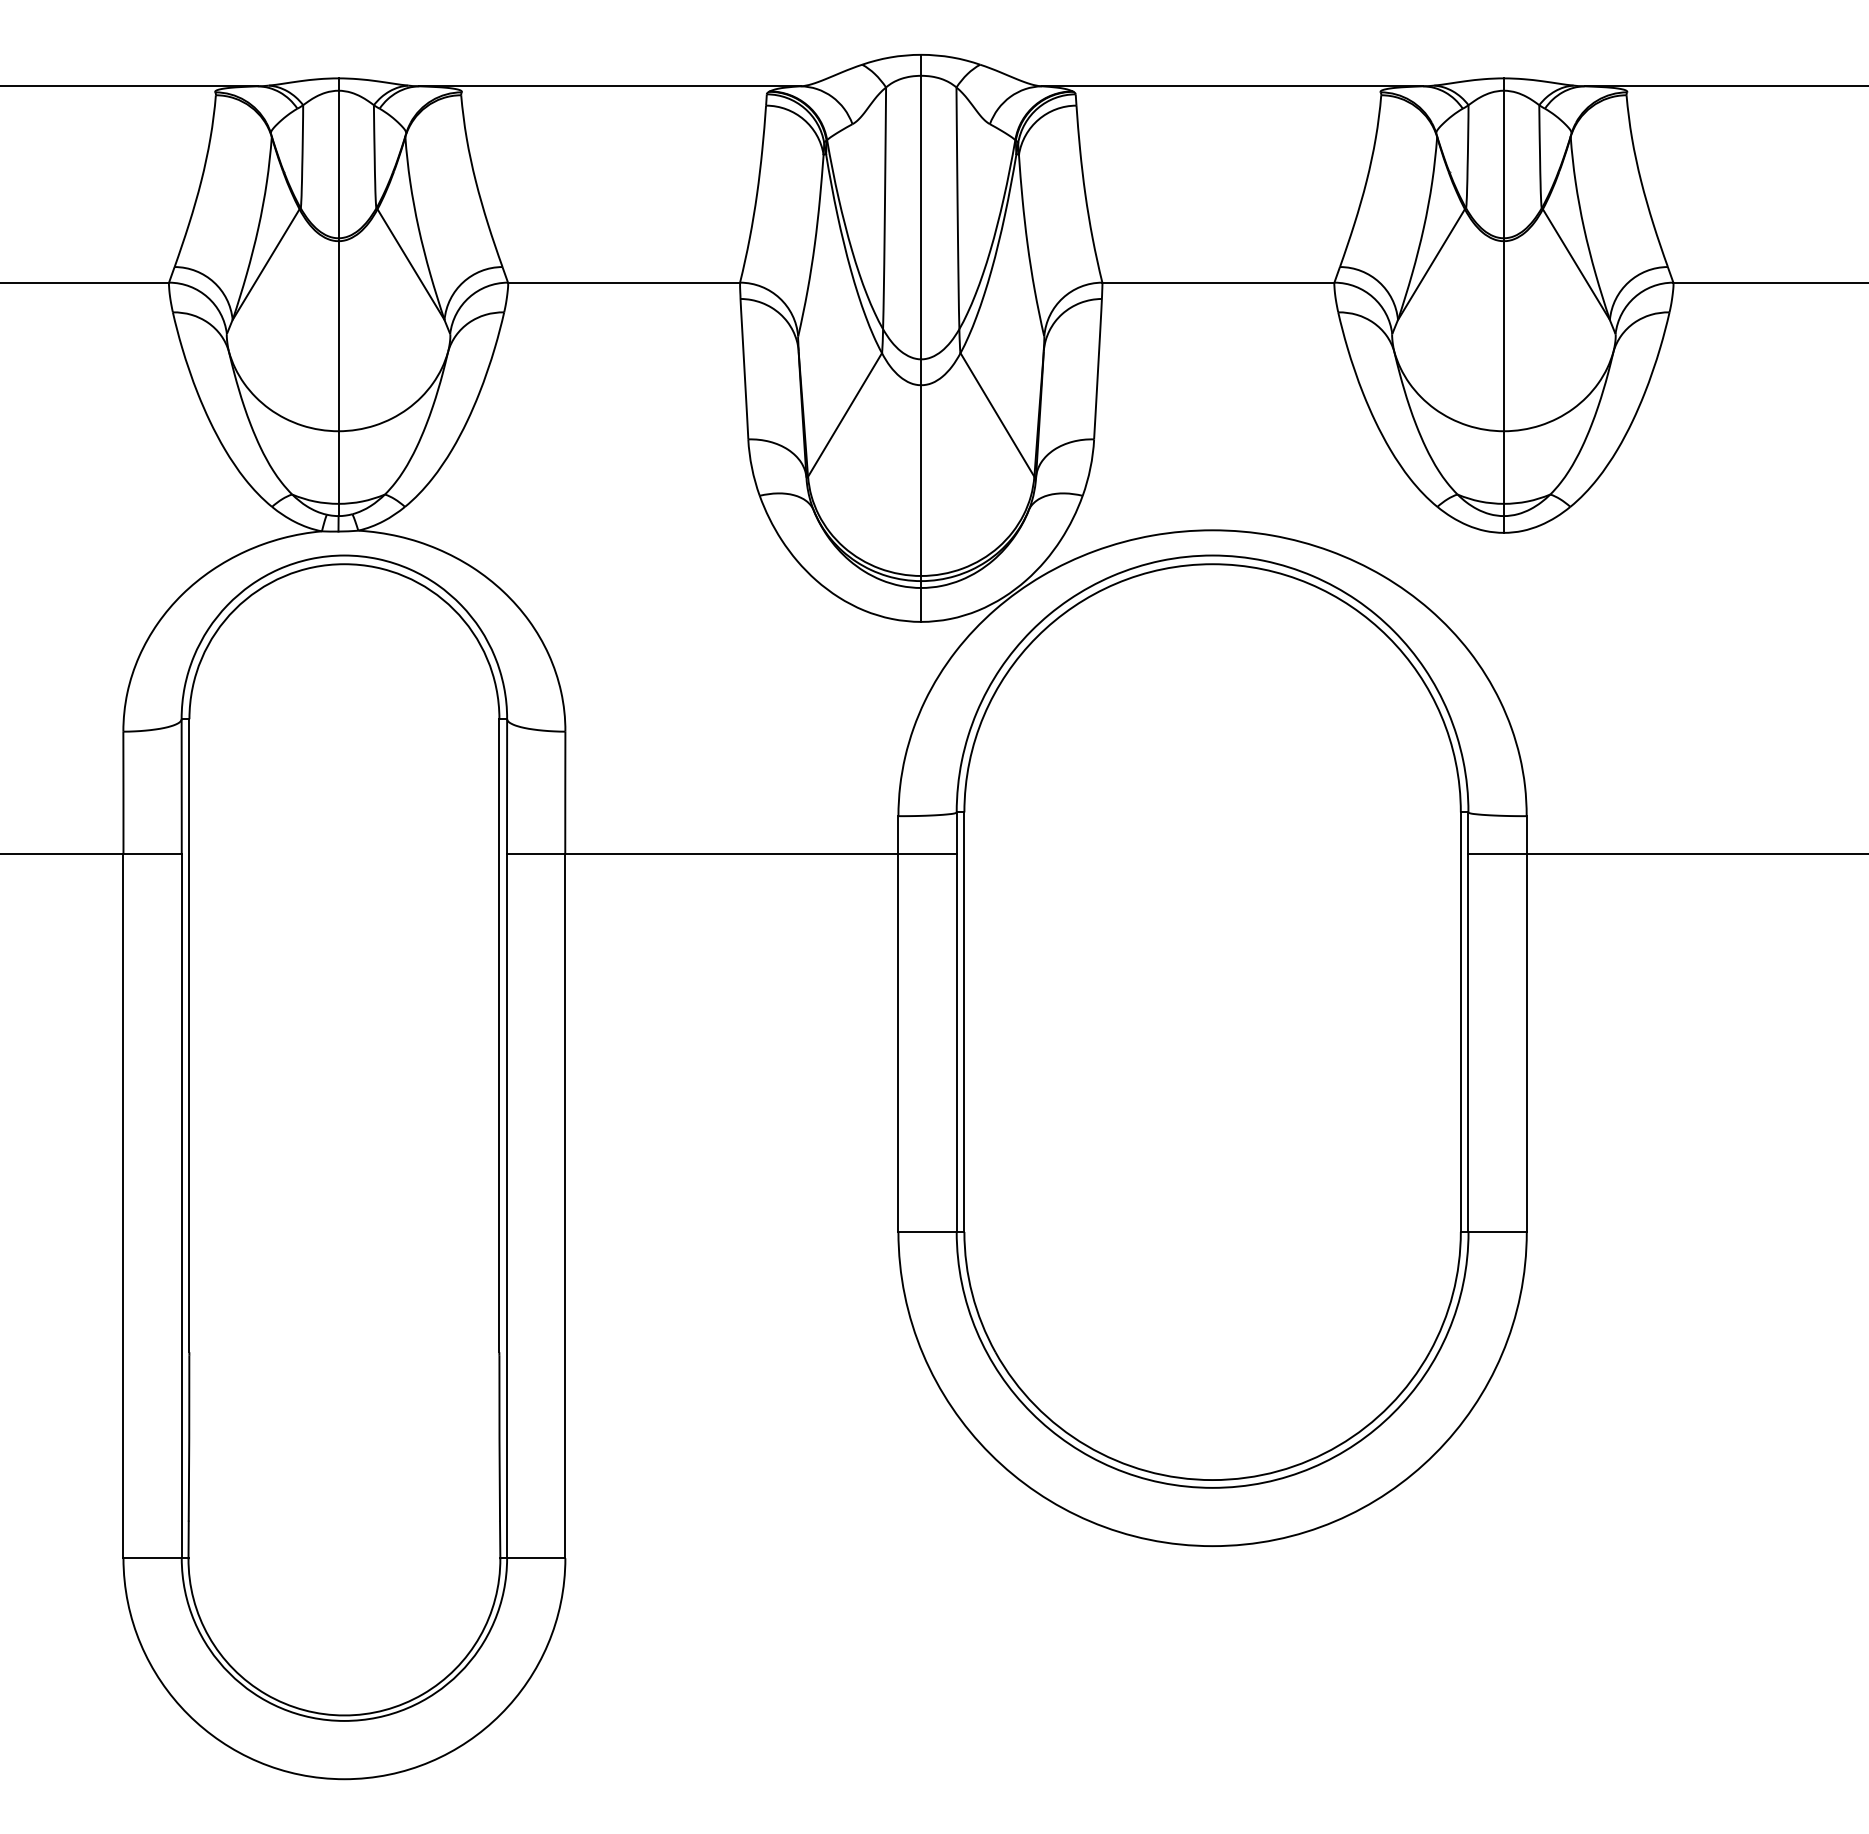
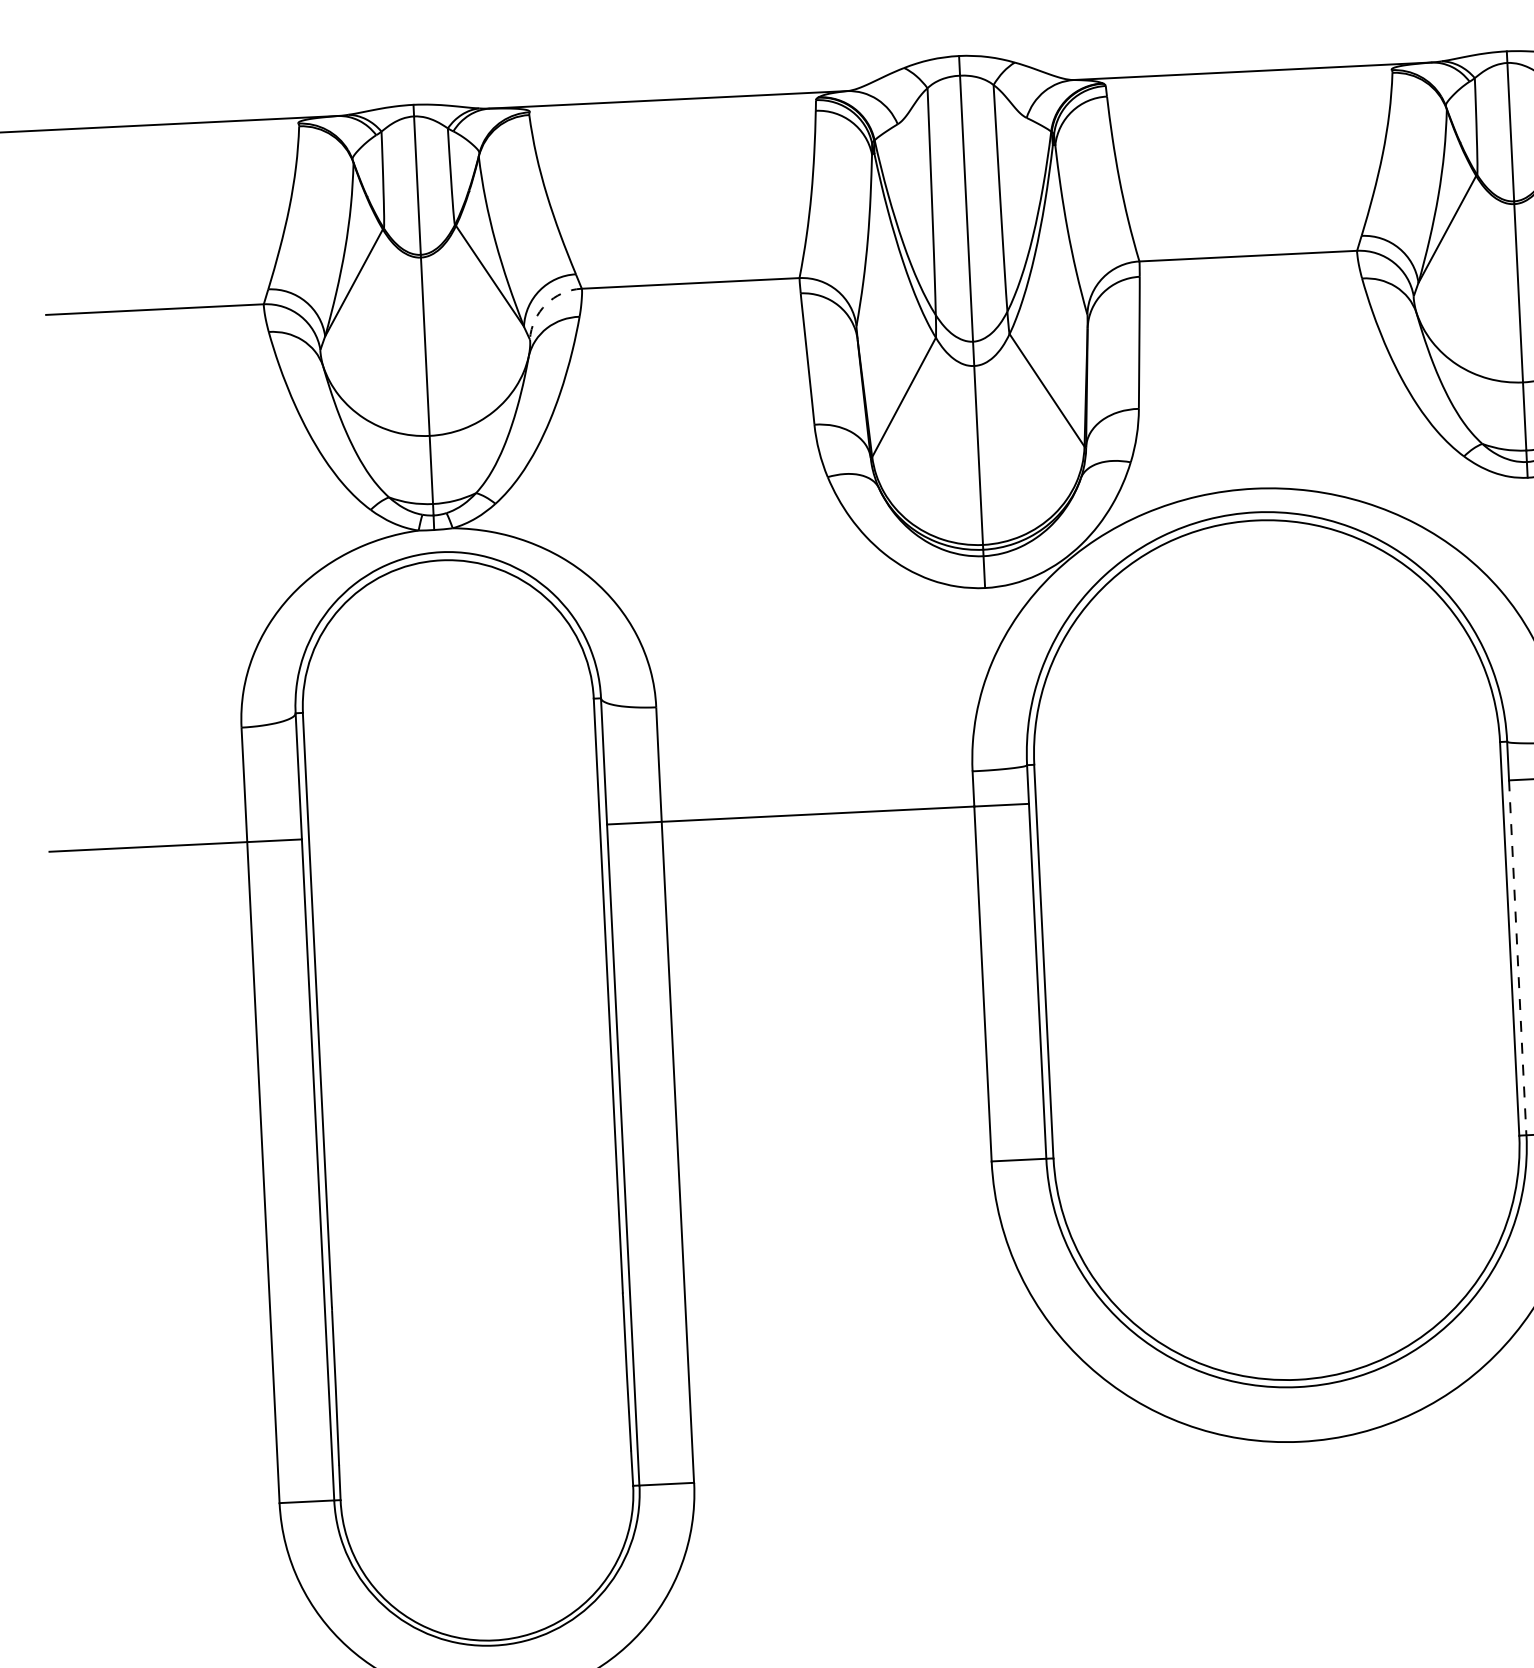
arc: (469, 297) -> (546, 304), solid -> dashed
line: (1468, 1043) -> (1517, 958), solid -> dashed

